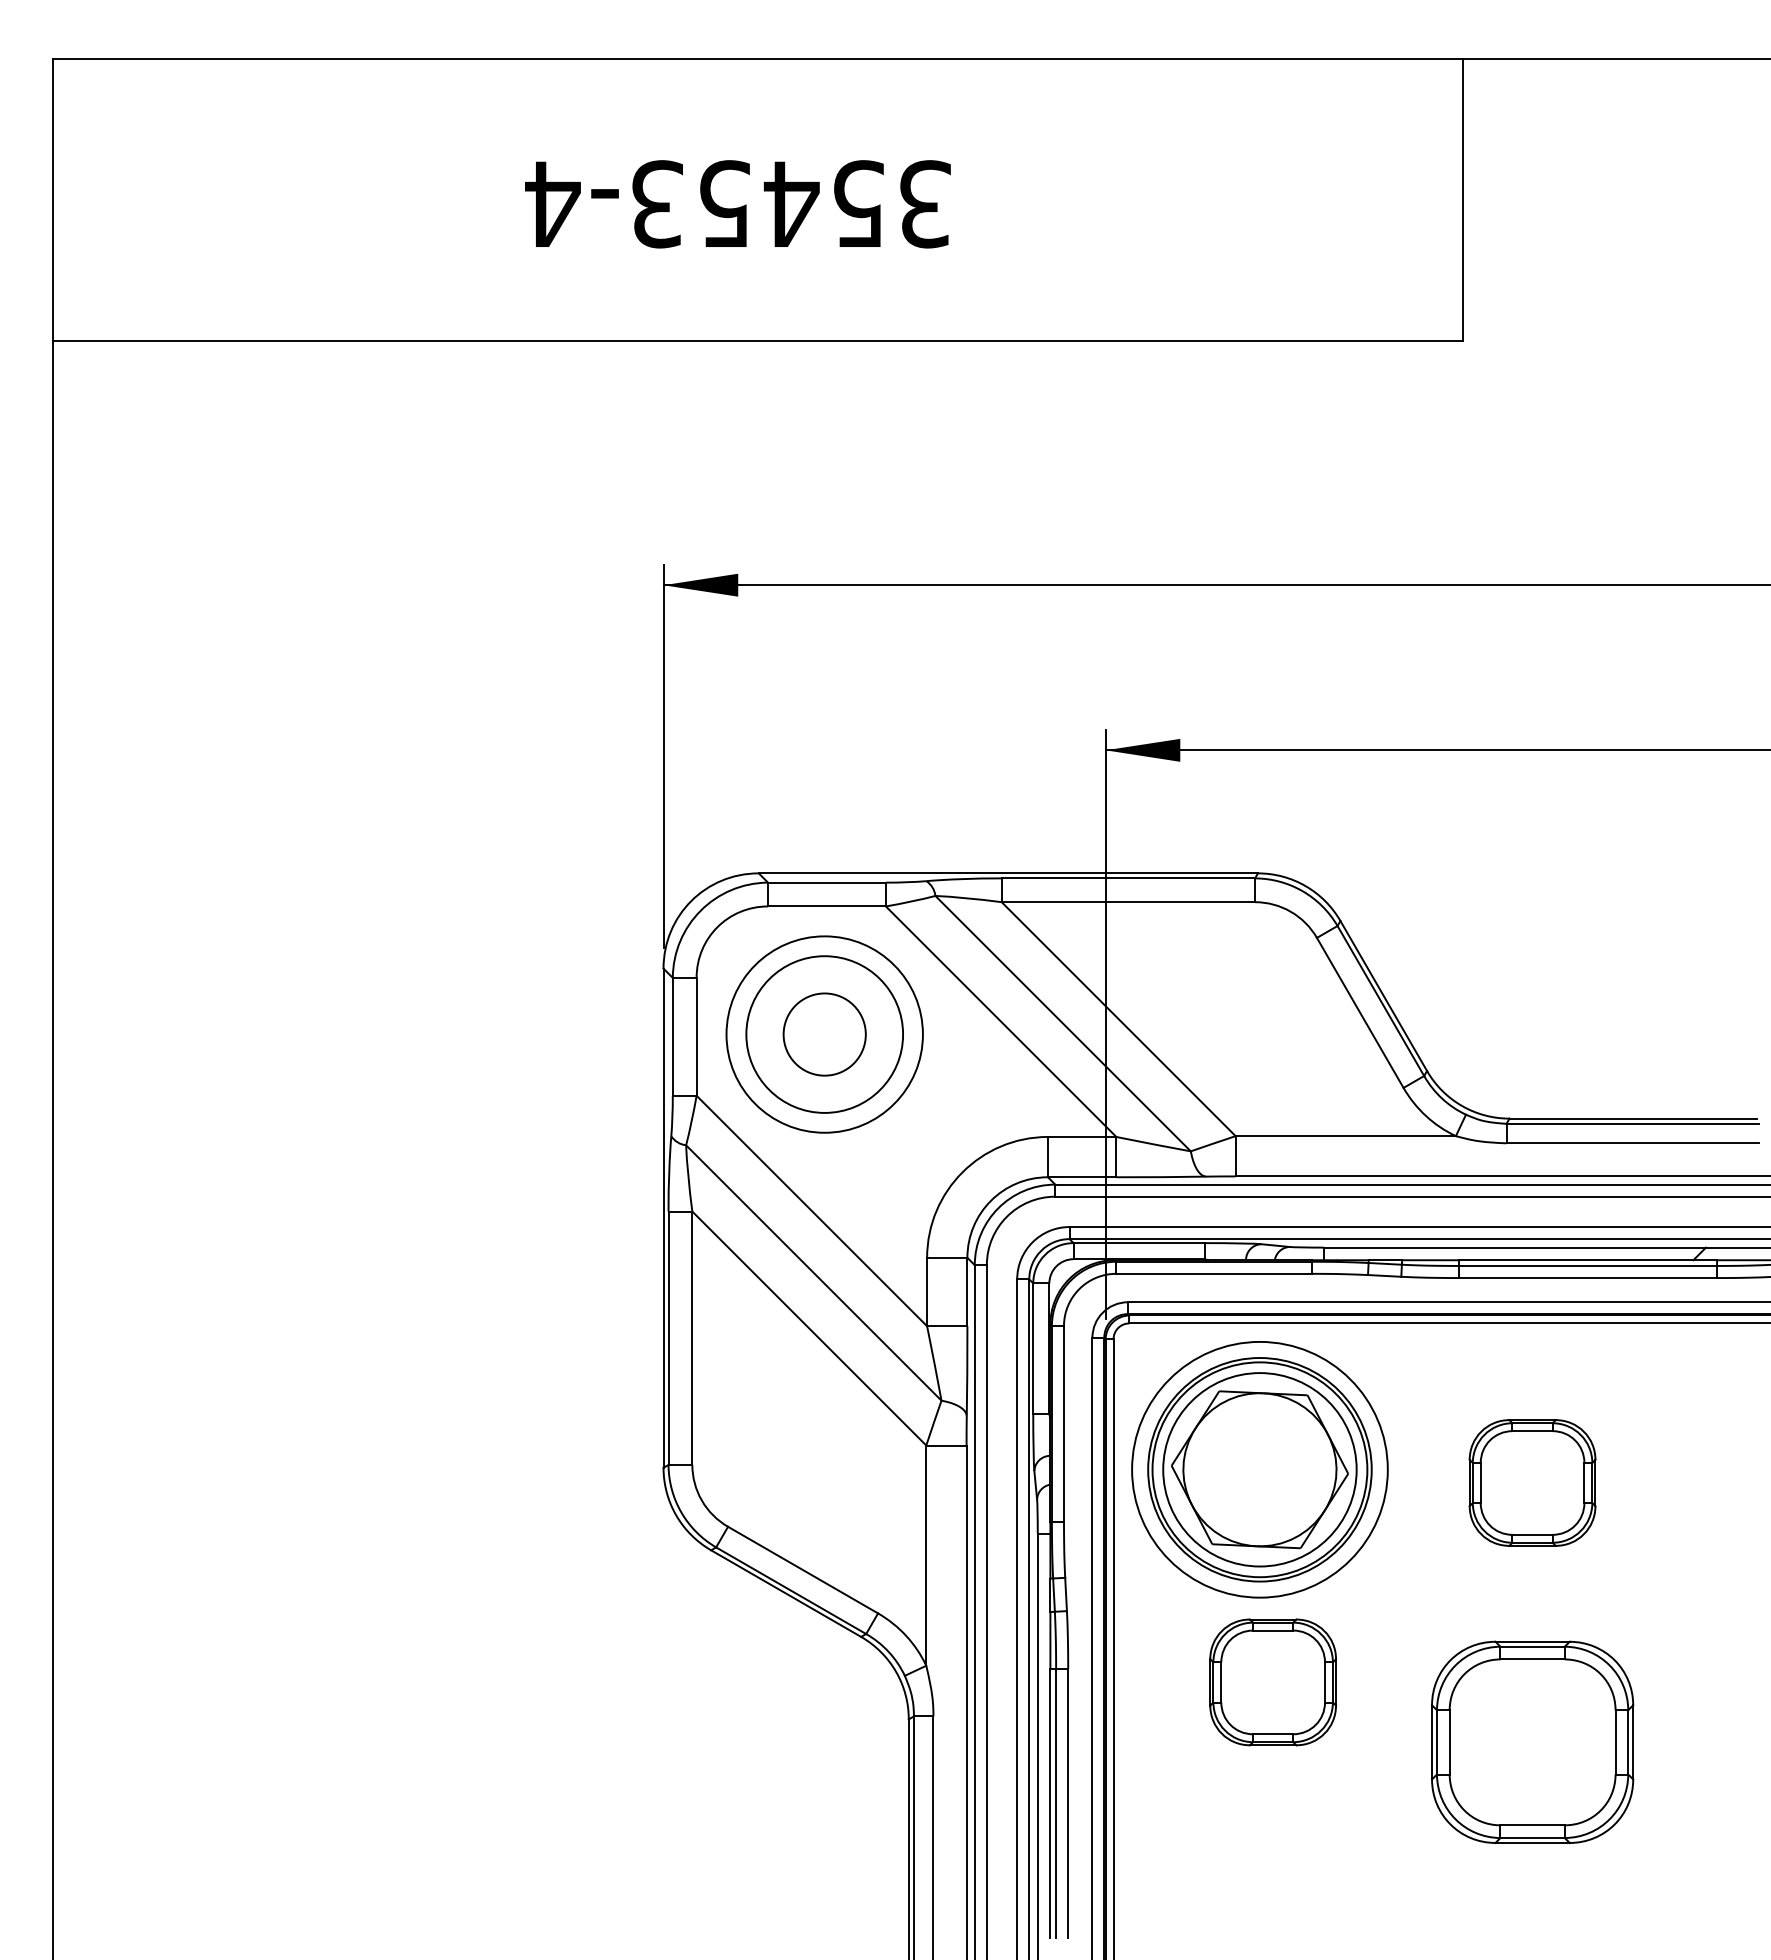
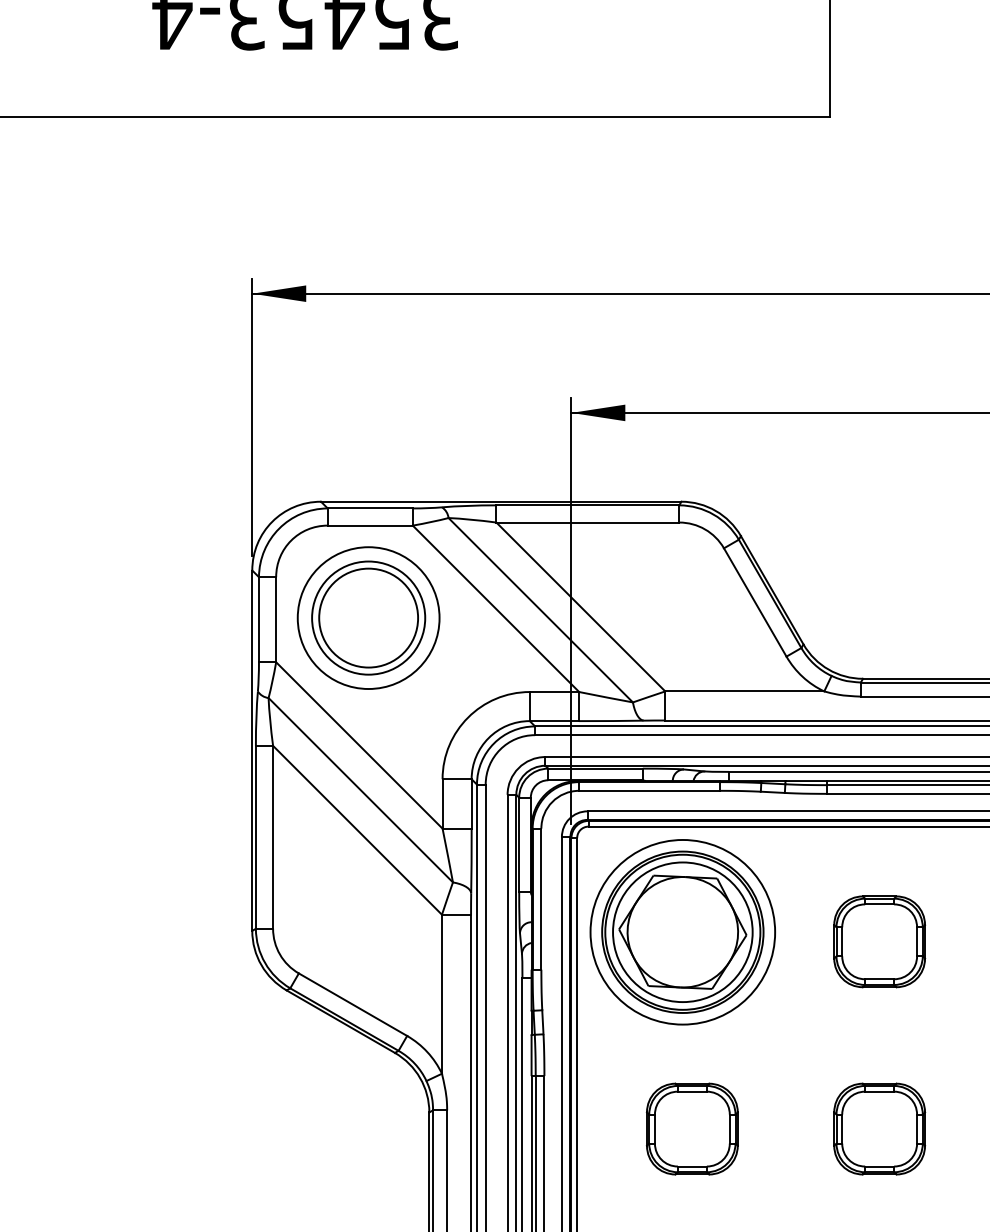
circle: (824, 1034) -> (368, 618), size x1.67
part: (1273, 1682) -> (692, 1129), moved
part: (1532, 1742) -> (879, 1129), size x0.62

